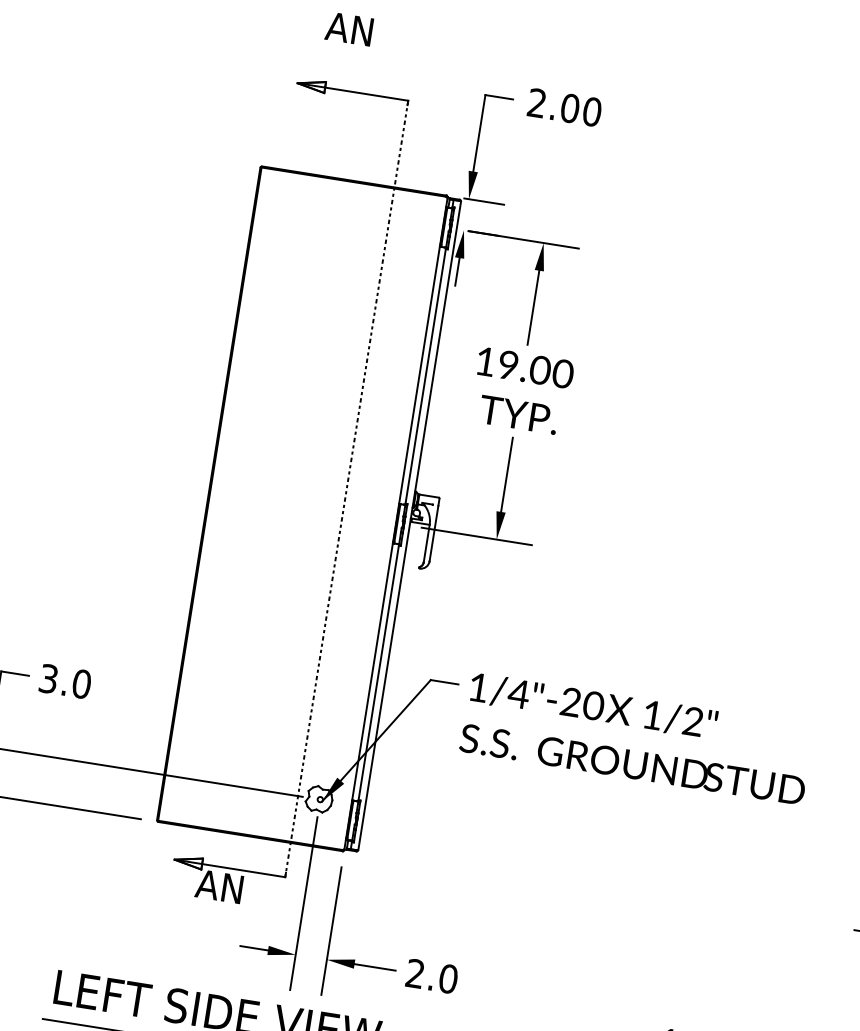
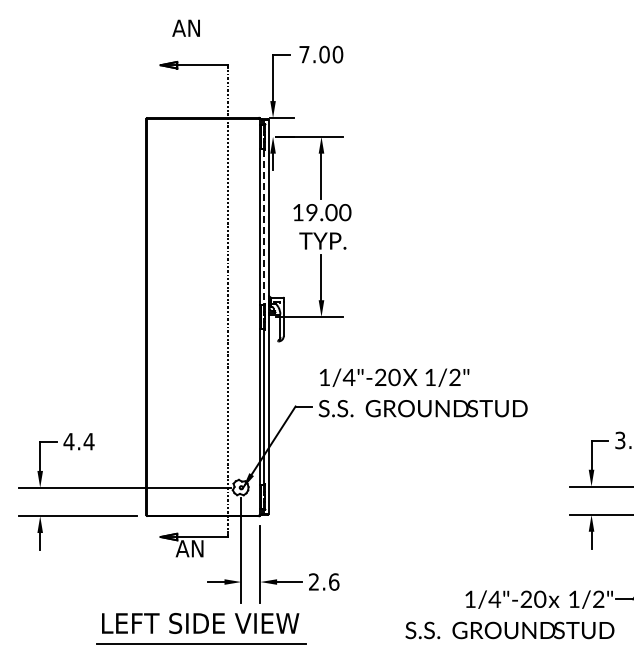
text: (537, 103) -> (304, 54), 2.00 -> 7.00
line: (426, 377) -> (264, 227), solid -> dashed
text: (64, 681) -> (78, 441), 3.0 -> 4.4
text: (635, 737) -> (422, 392), moved
text: (449, 978) -> (334, 581), 2.0 -> 2.6

